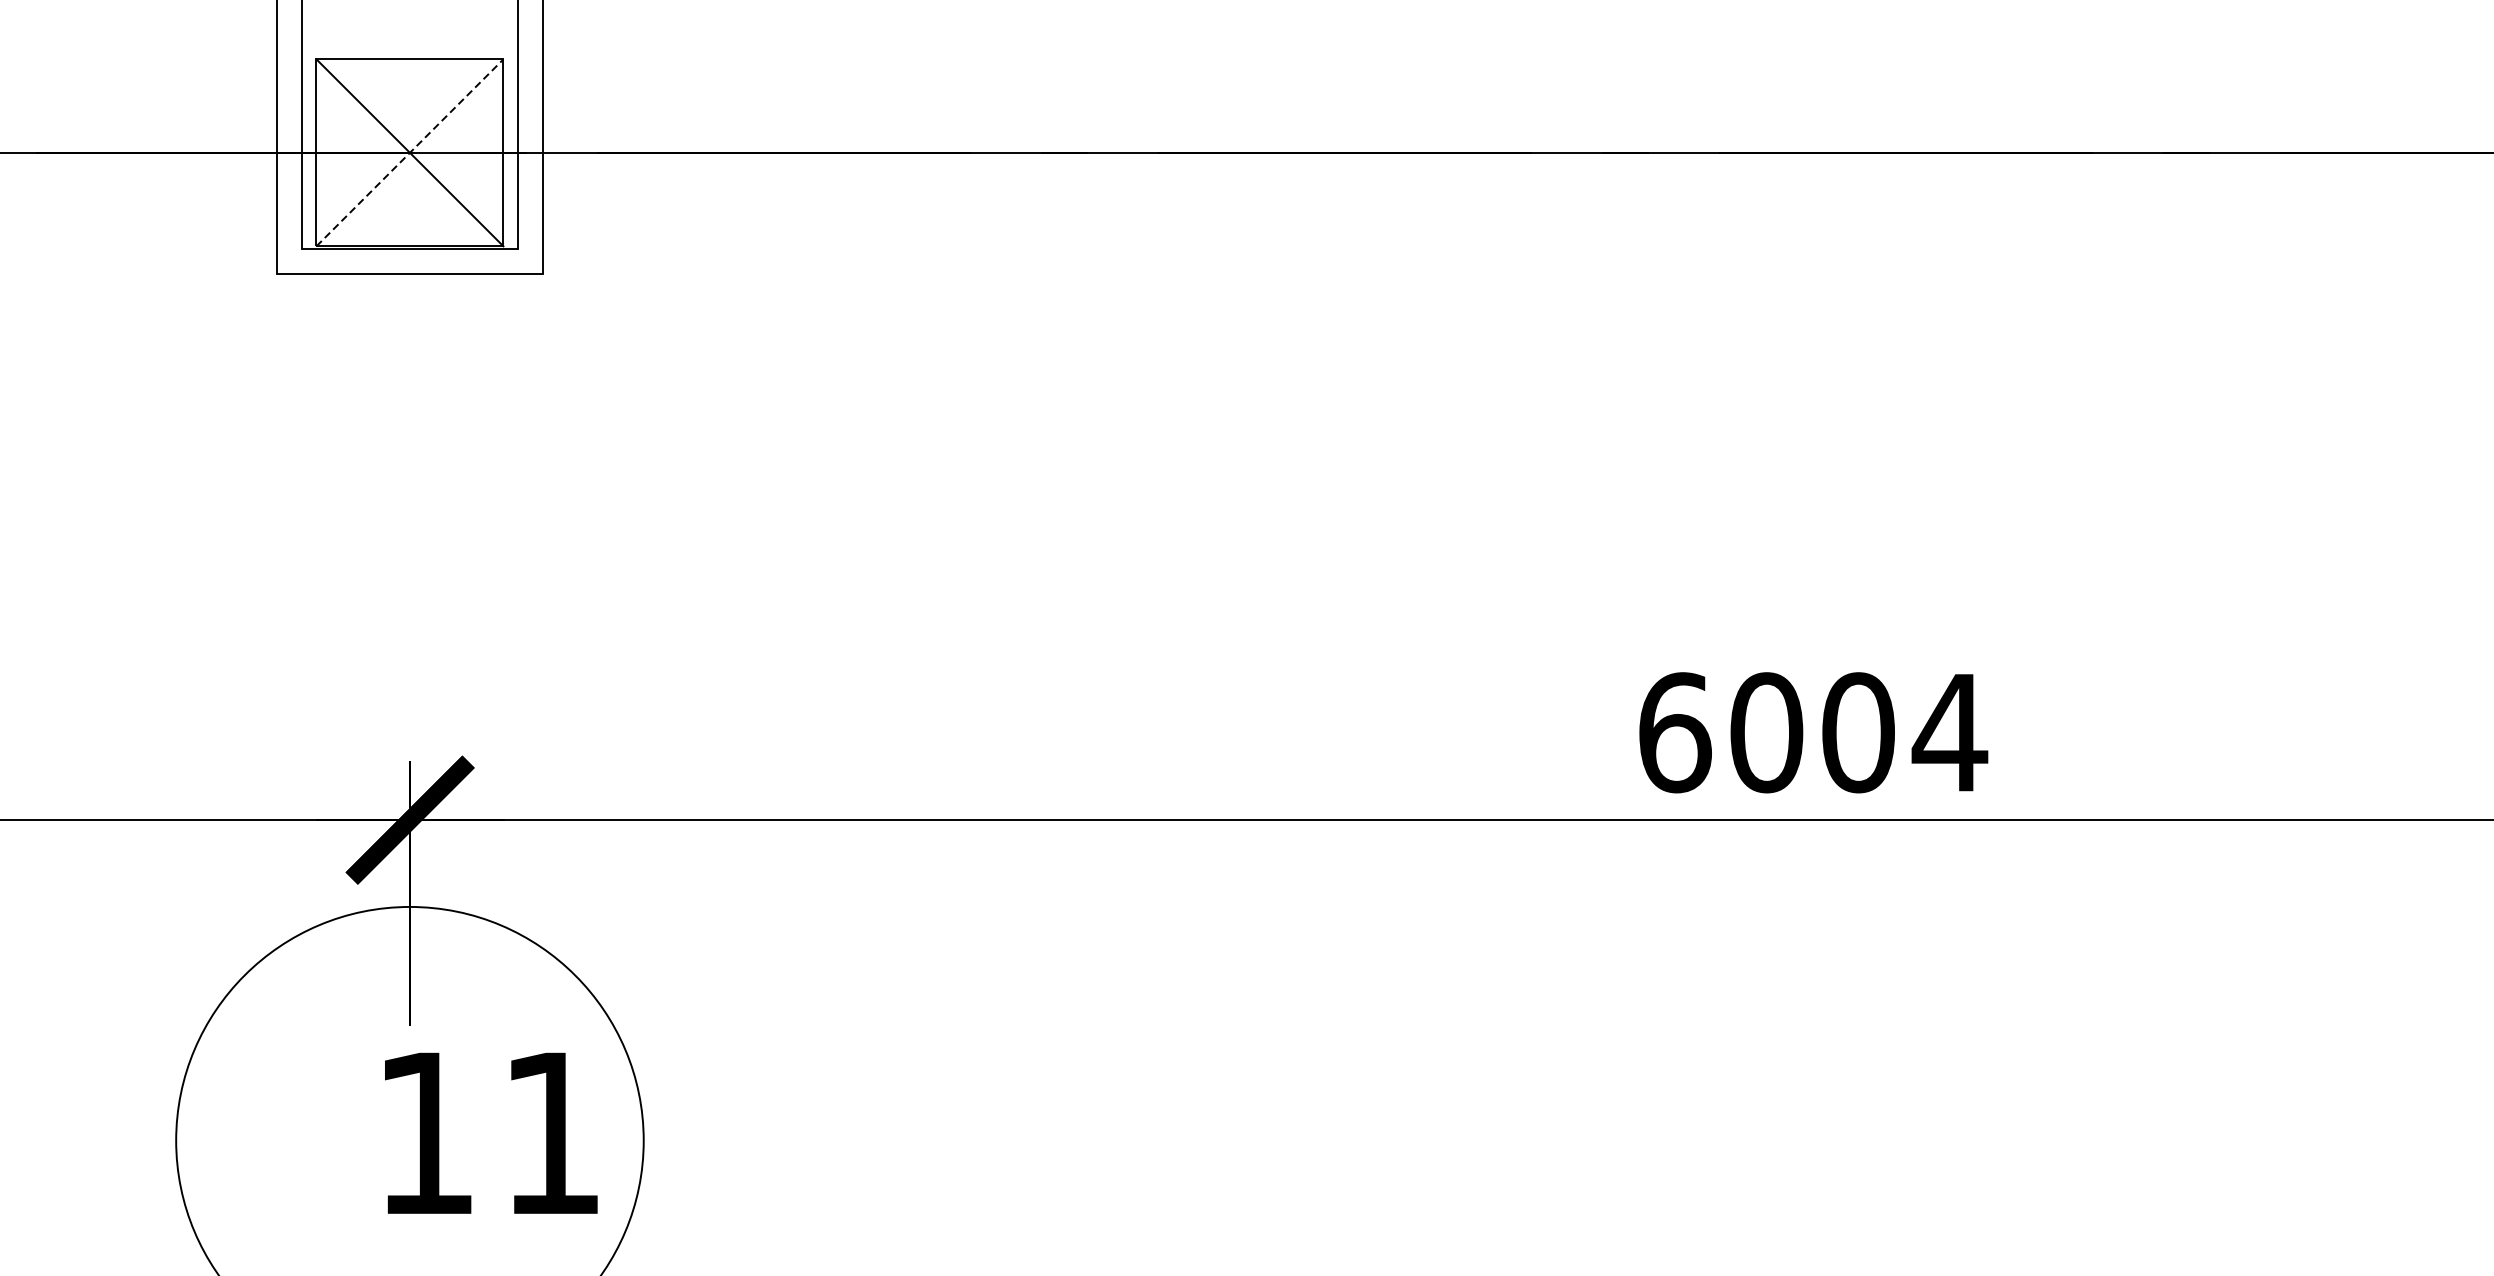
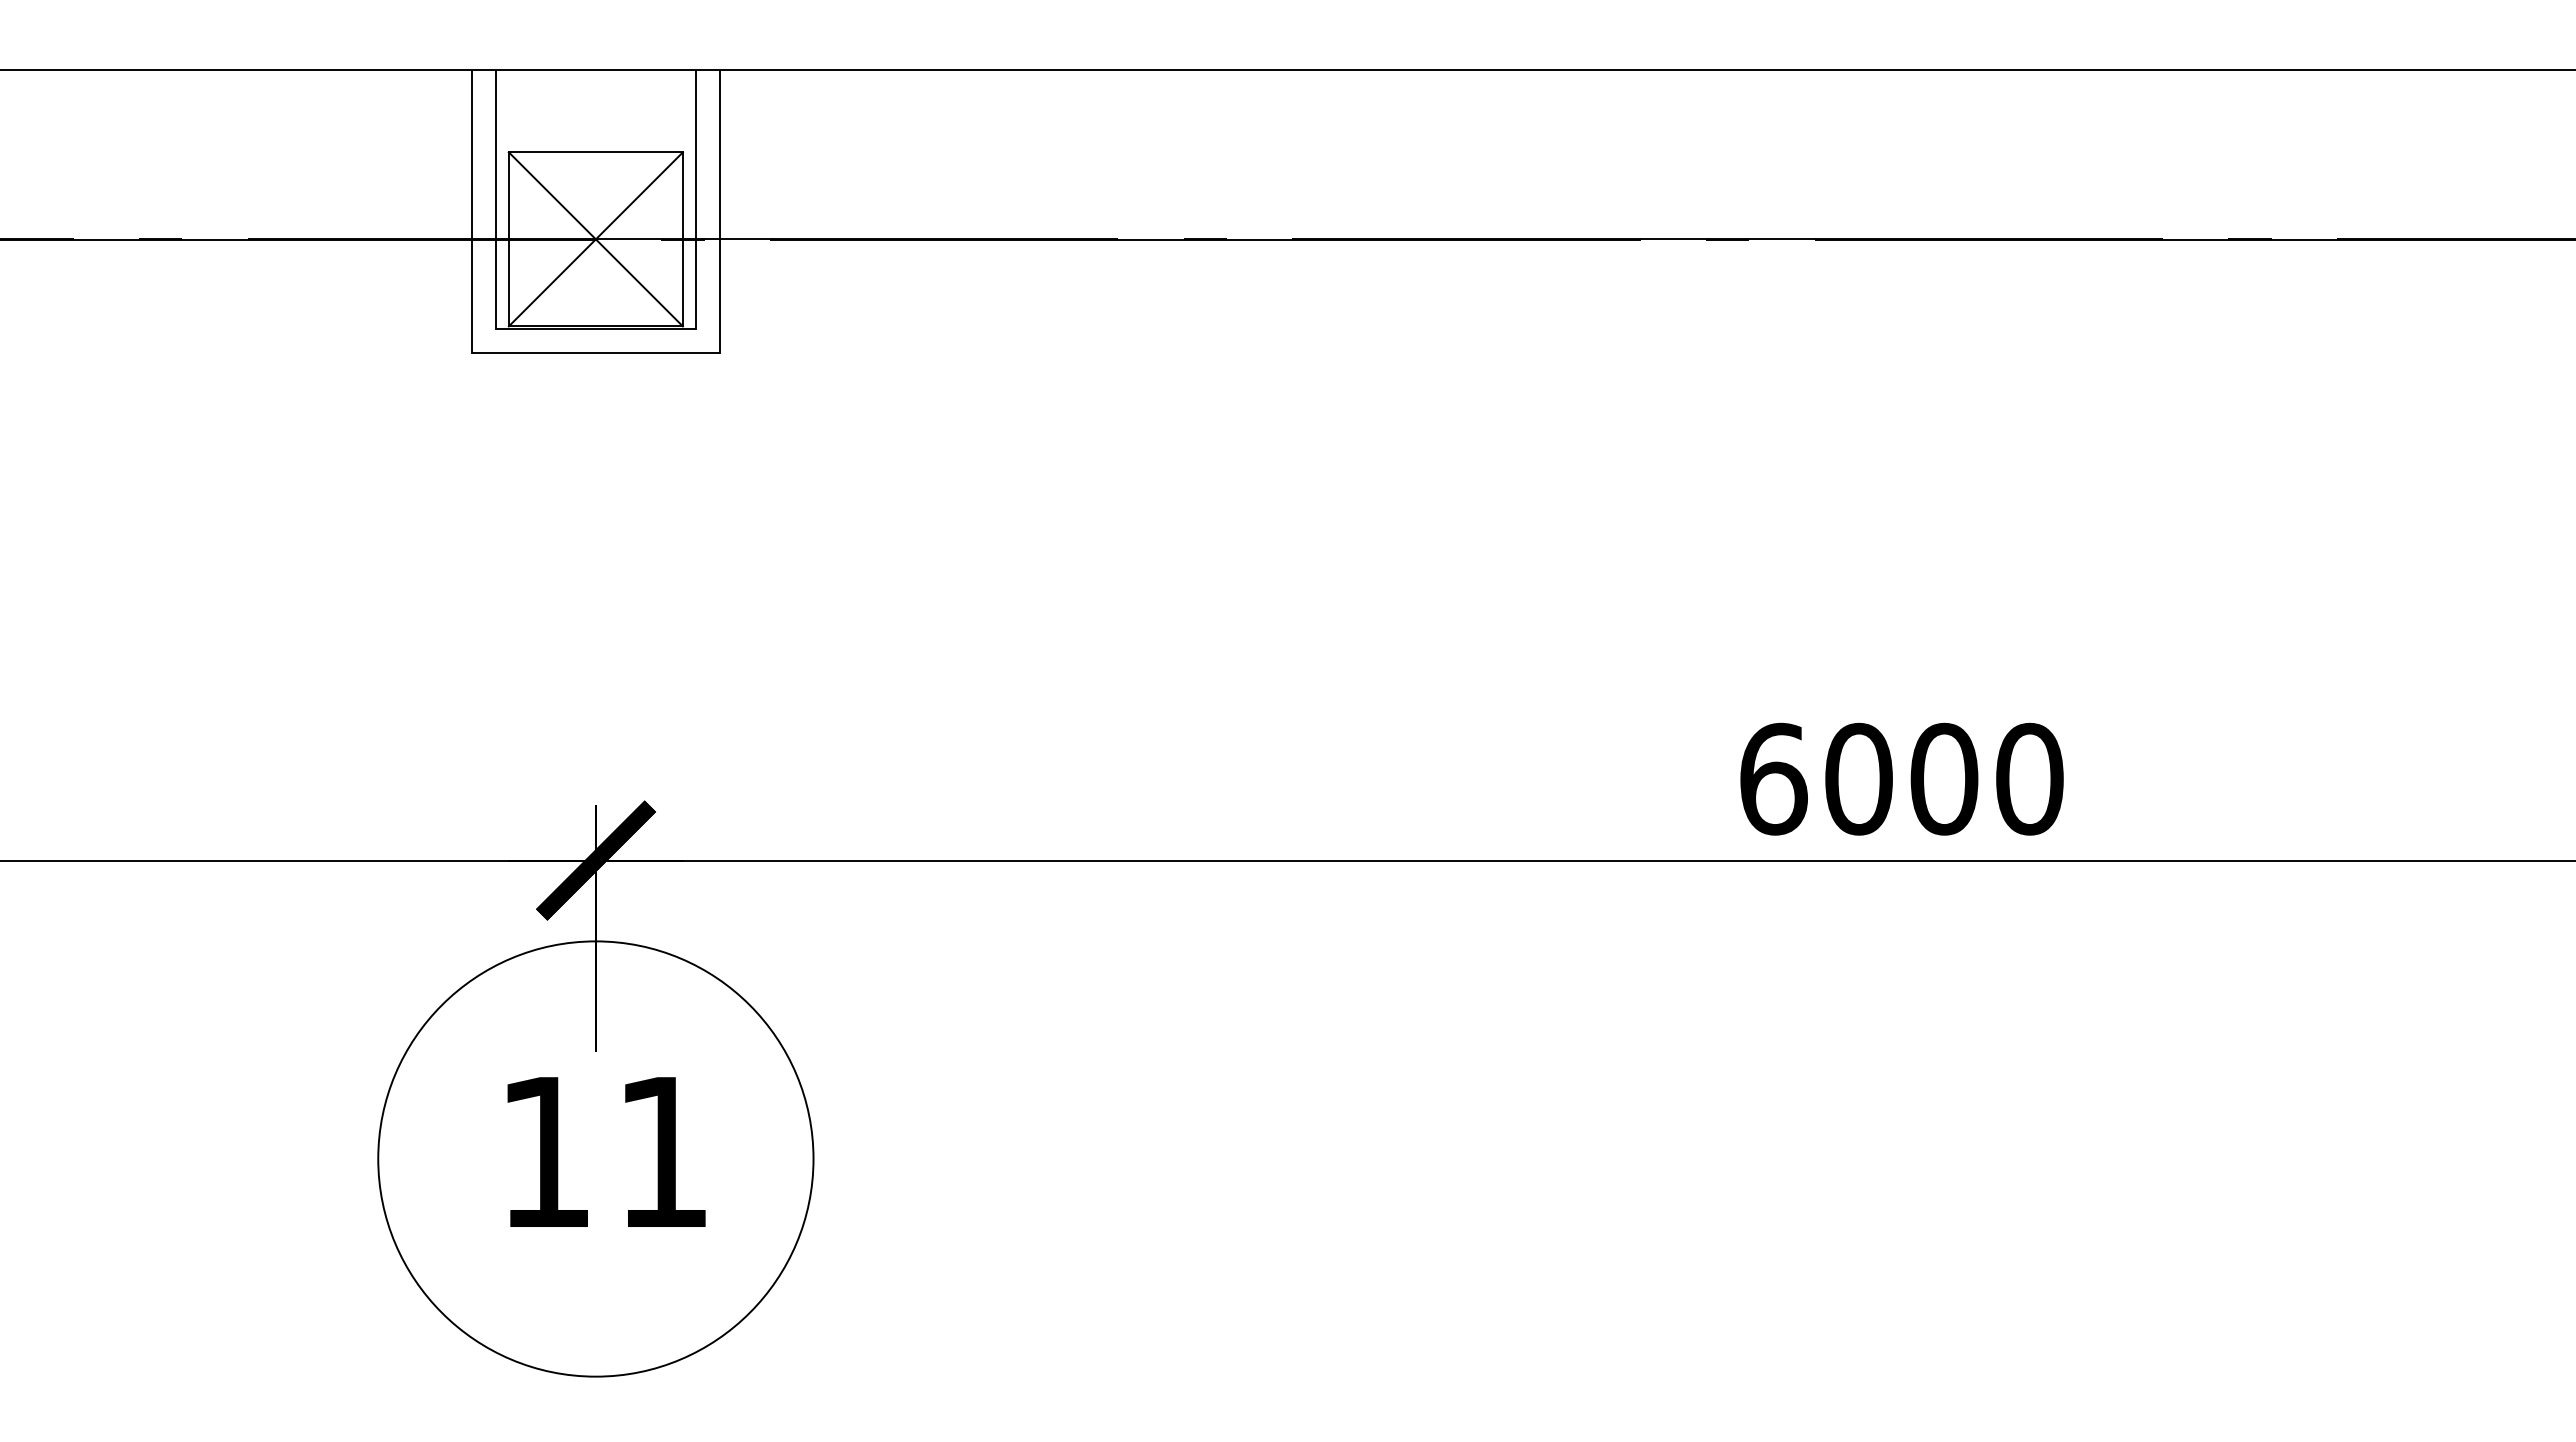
line: (410, 152) -> (596, 239), dashed -> solid
text: (1949, 731) -> (2029, 778), 6004 -> 6000
text: (491, 1132) -> (606, 1151), moved

